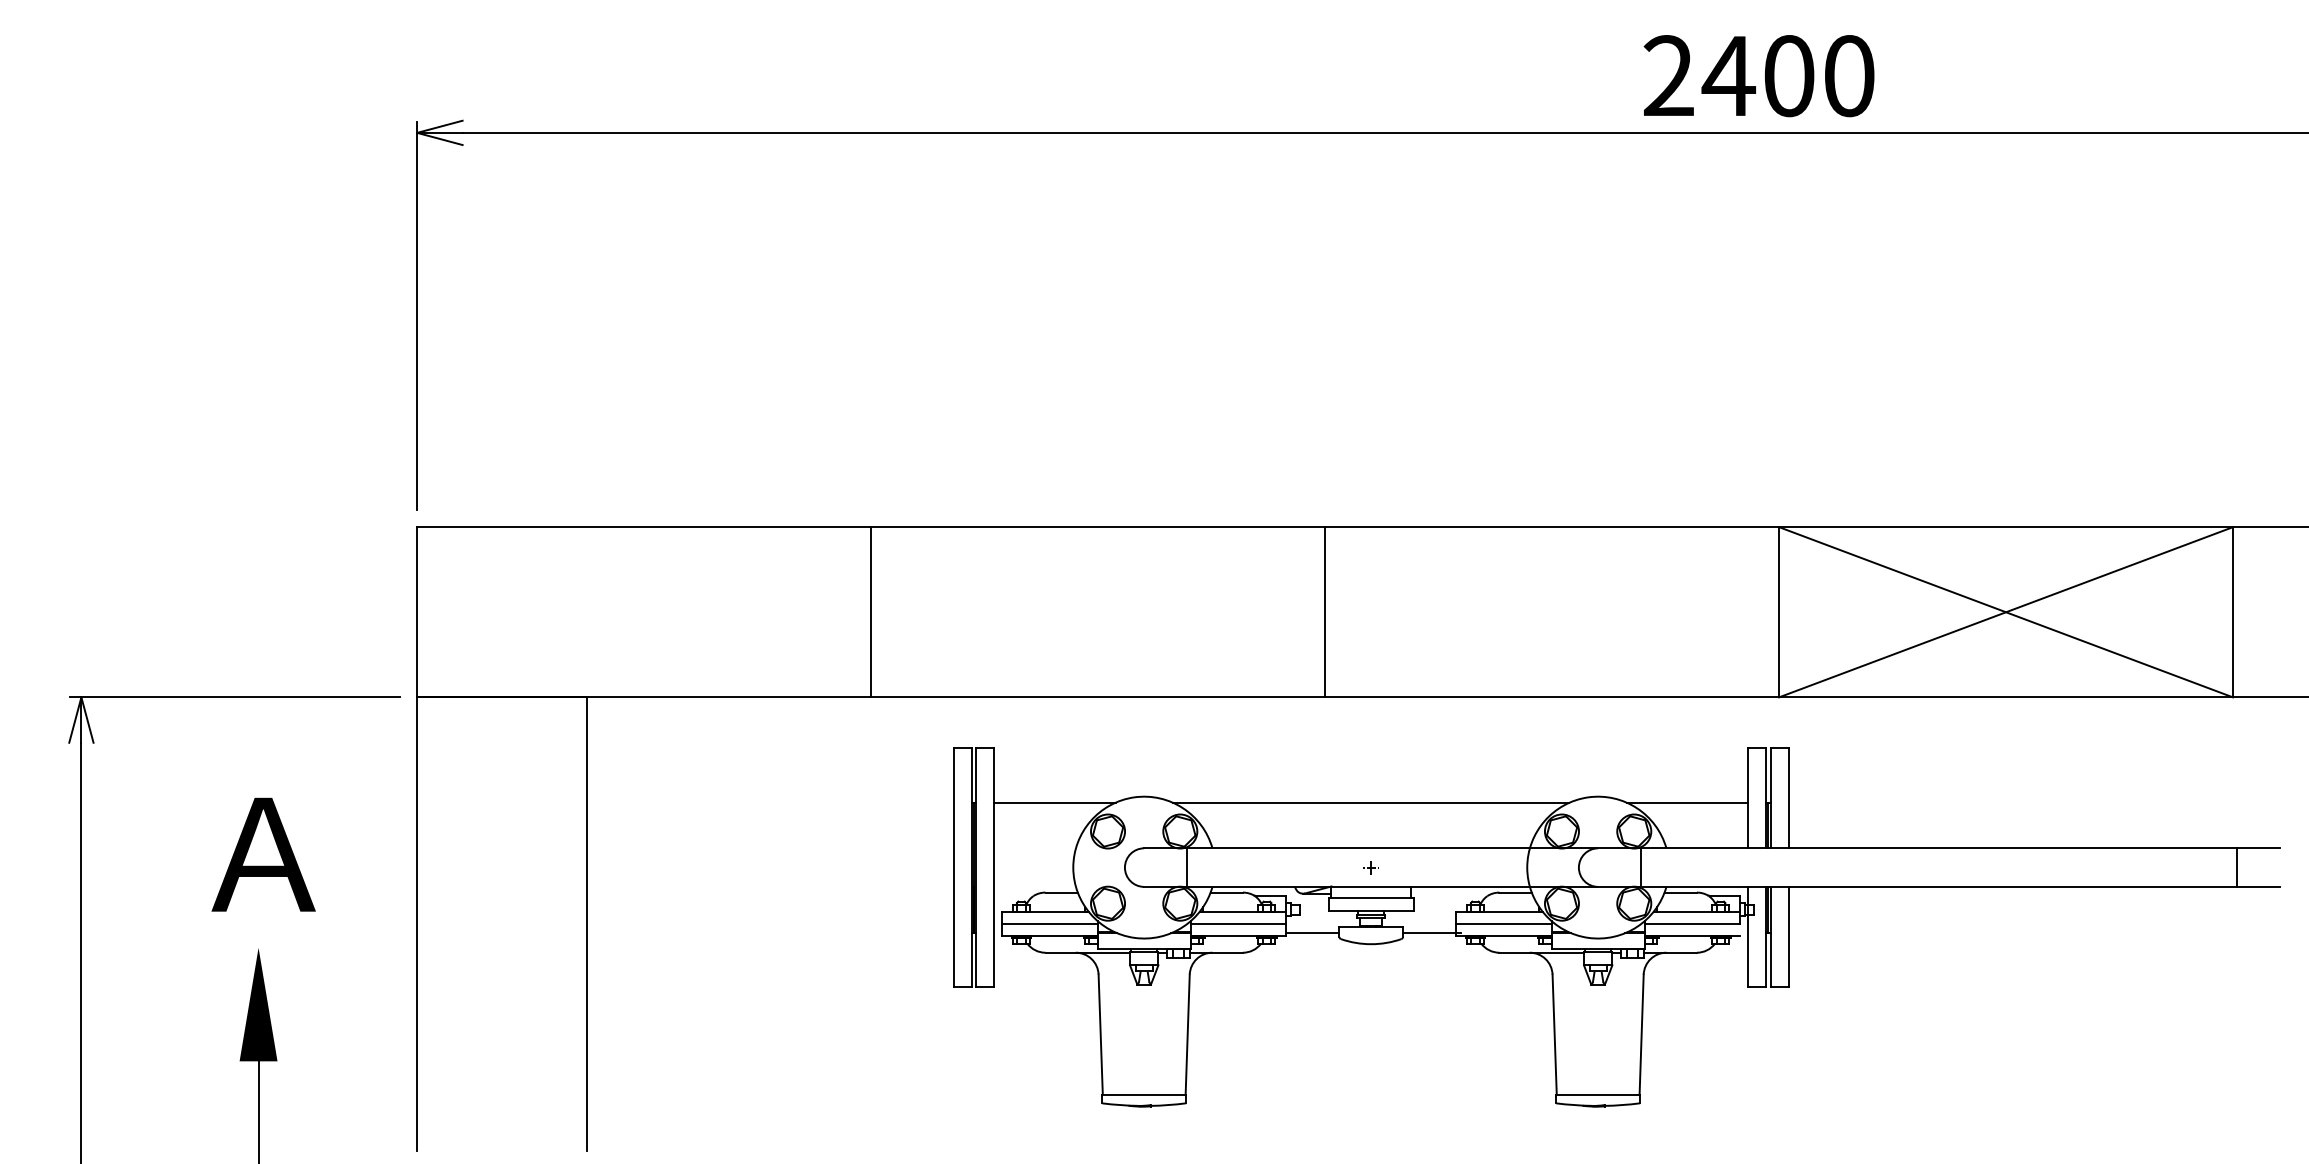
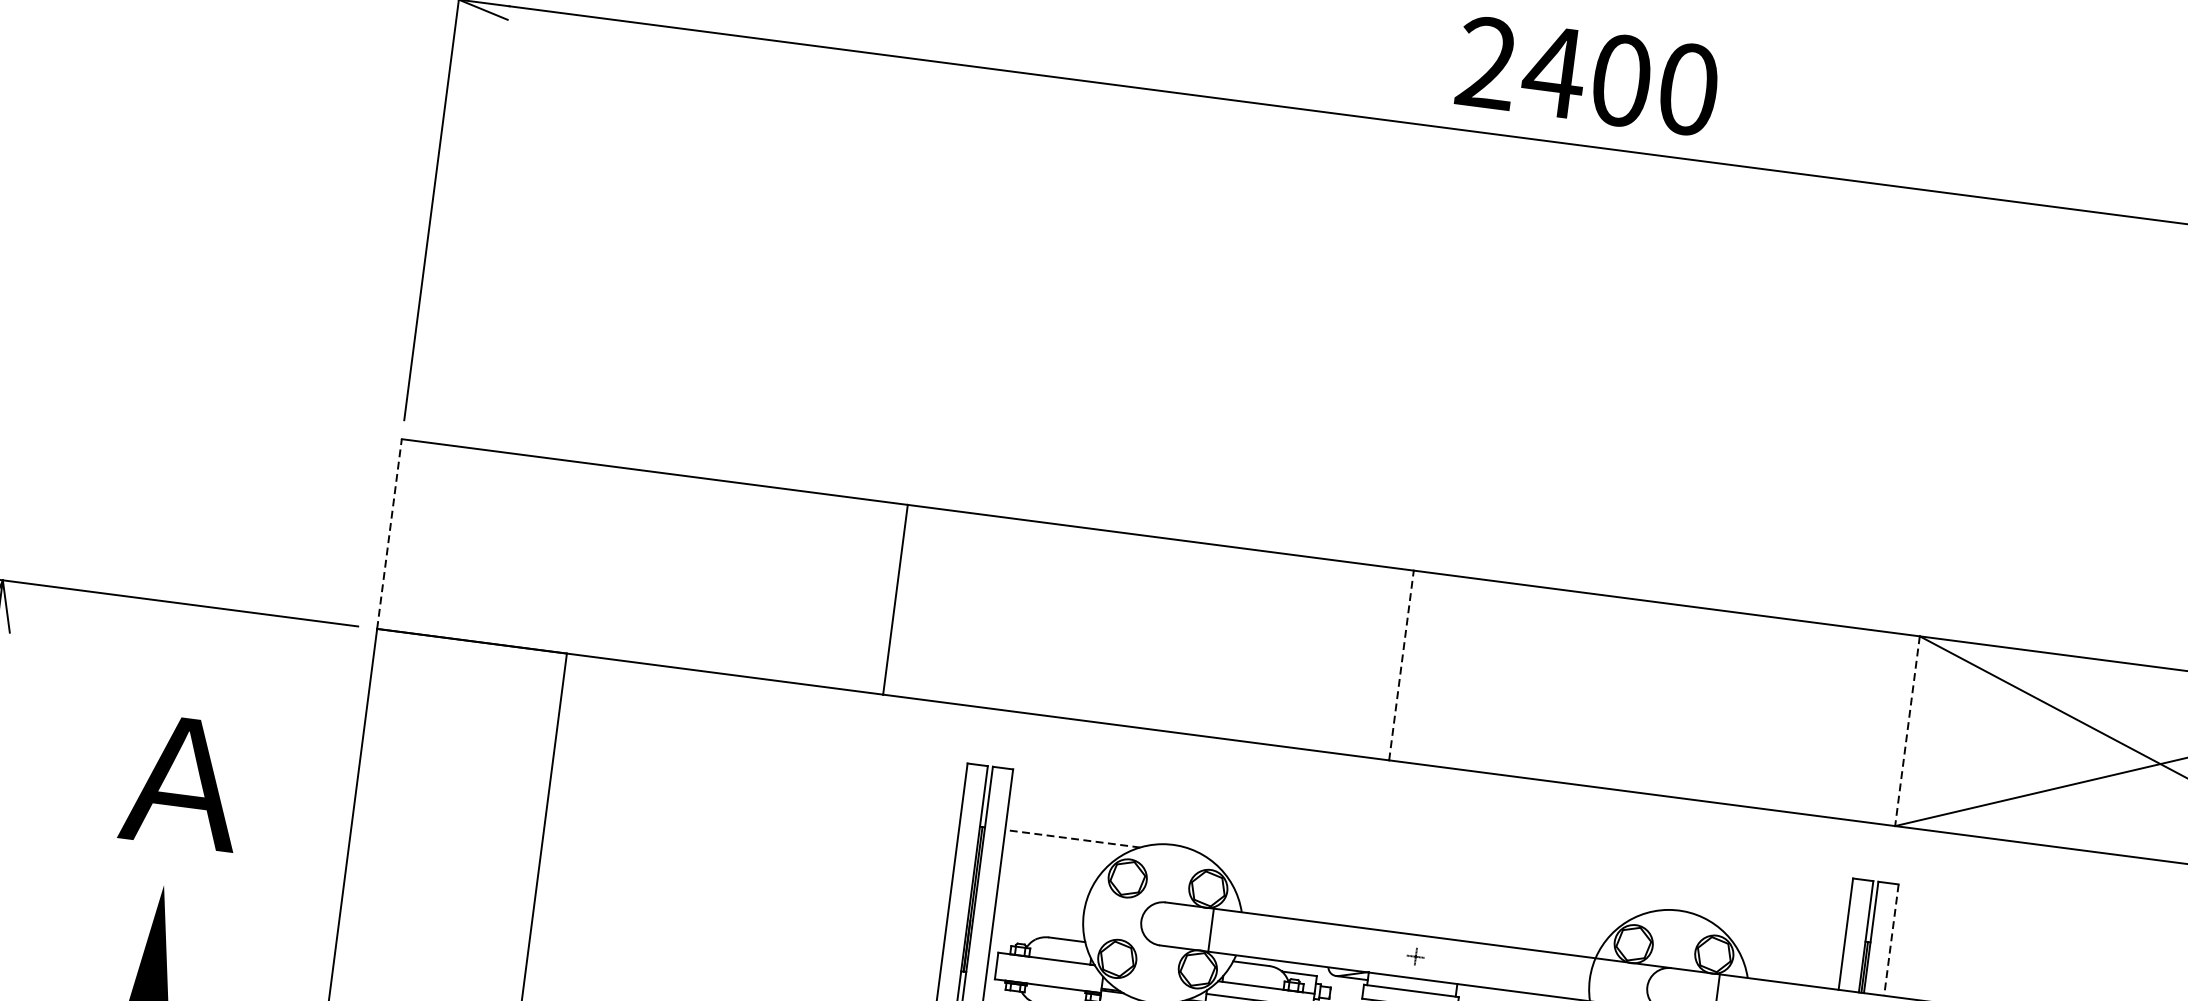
text: (1758, 76) -> (1587, 76), moved
line: (417, 611) -> (389, 533), solid -> dashed
line: (1325, 611) -> (1402, 664), solid -> dashed
line: (1779, 612) -> (1907, 731), solid -> dashed
line: (1788, 798) -> (1891, 940), solid -> dashed
line: (1054, 802) -> (1072, 838), solid -> dashed
line: (1370, 802) -> (1424, 884), removed
line: (1686, 802) -> (1776, 929), removed
line: (1049, 924) -> (1049, 973), removed

